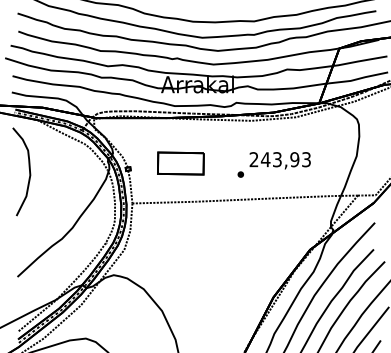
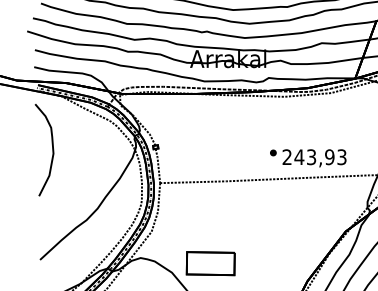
text: (279, 160) -> (313, 158), moved
part: (180, 163) -> (210, 263), moved

